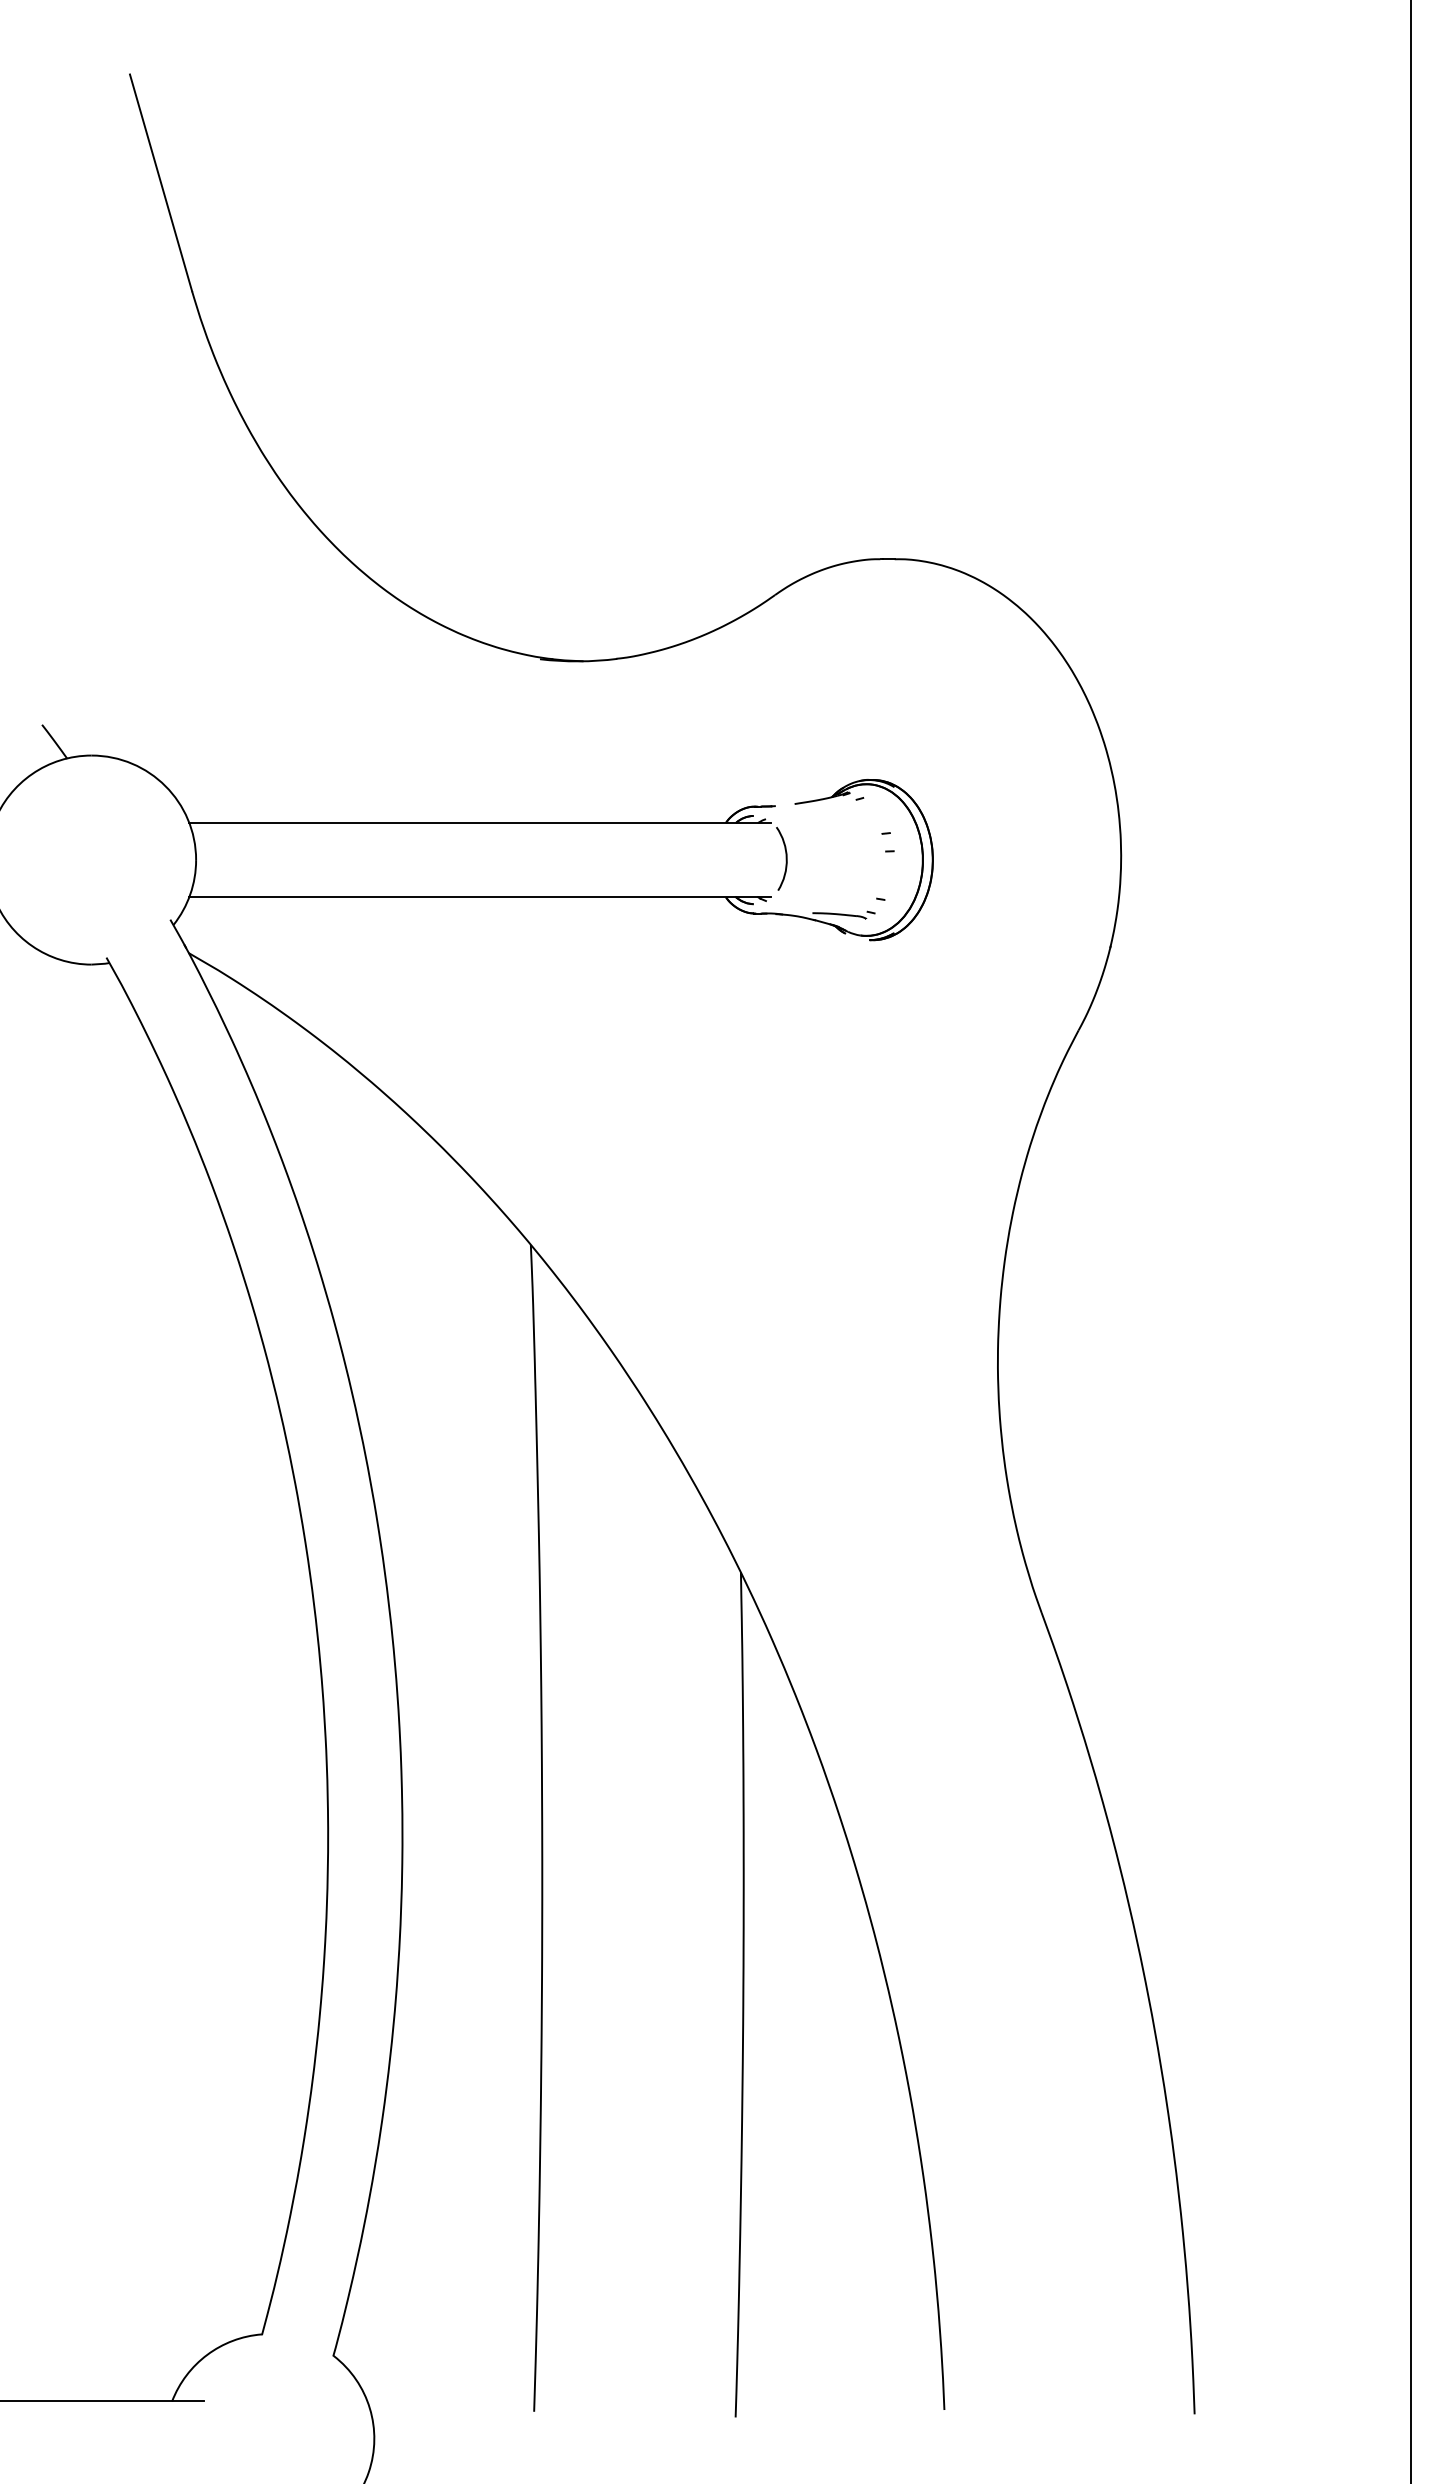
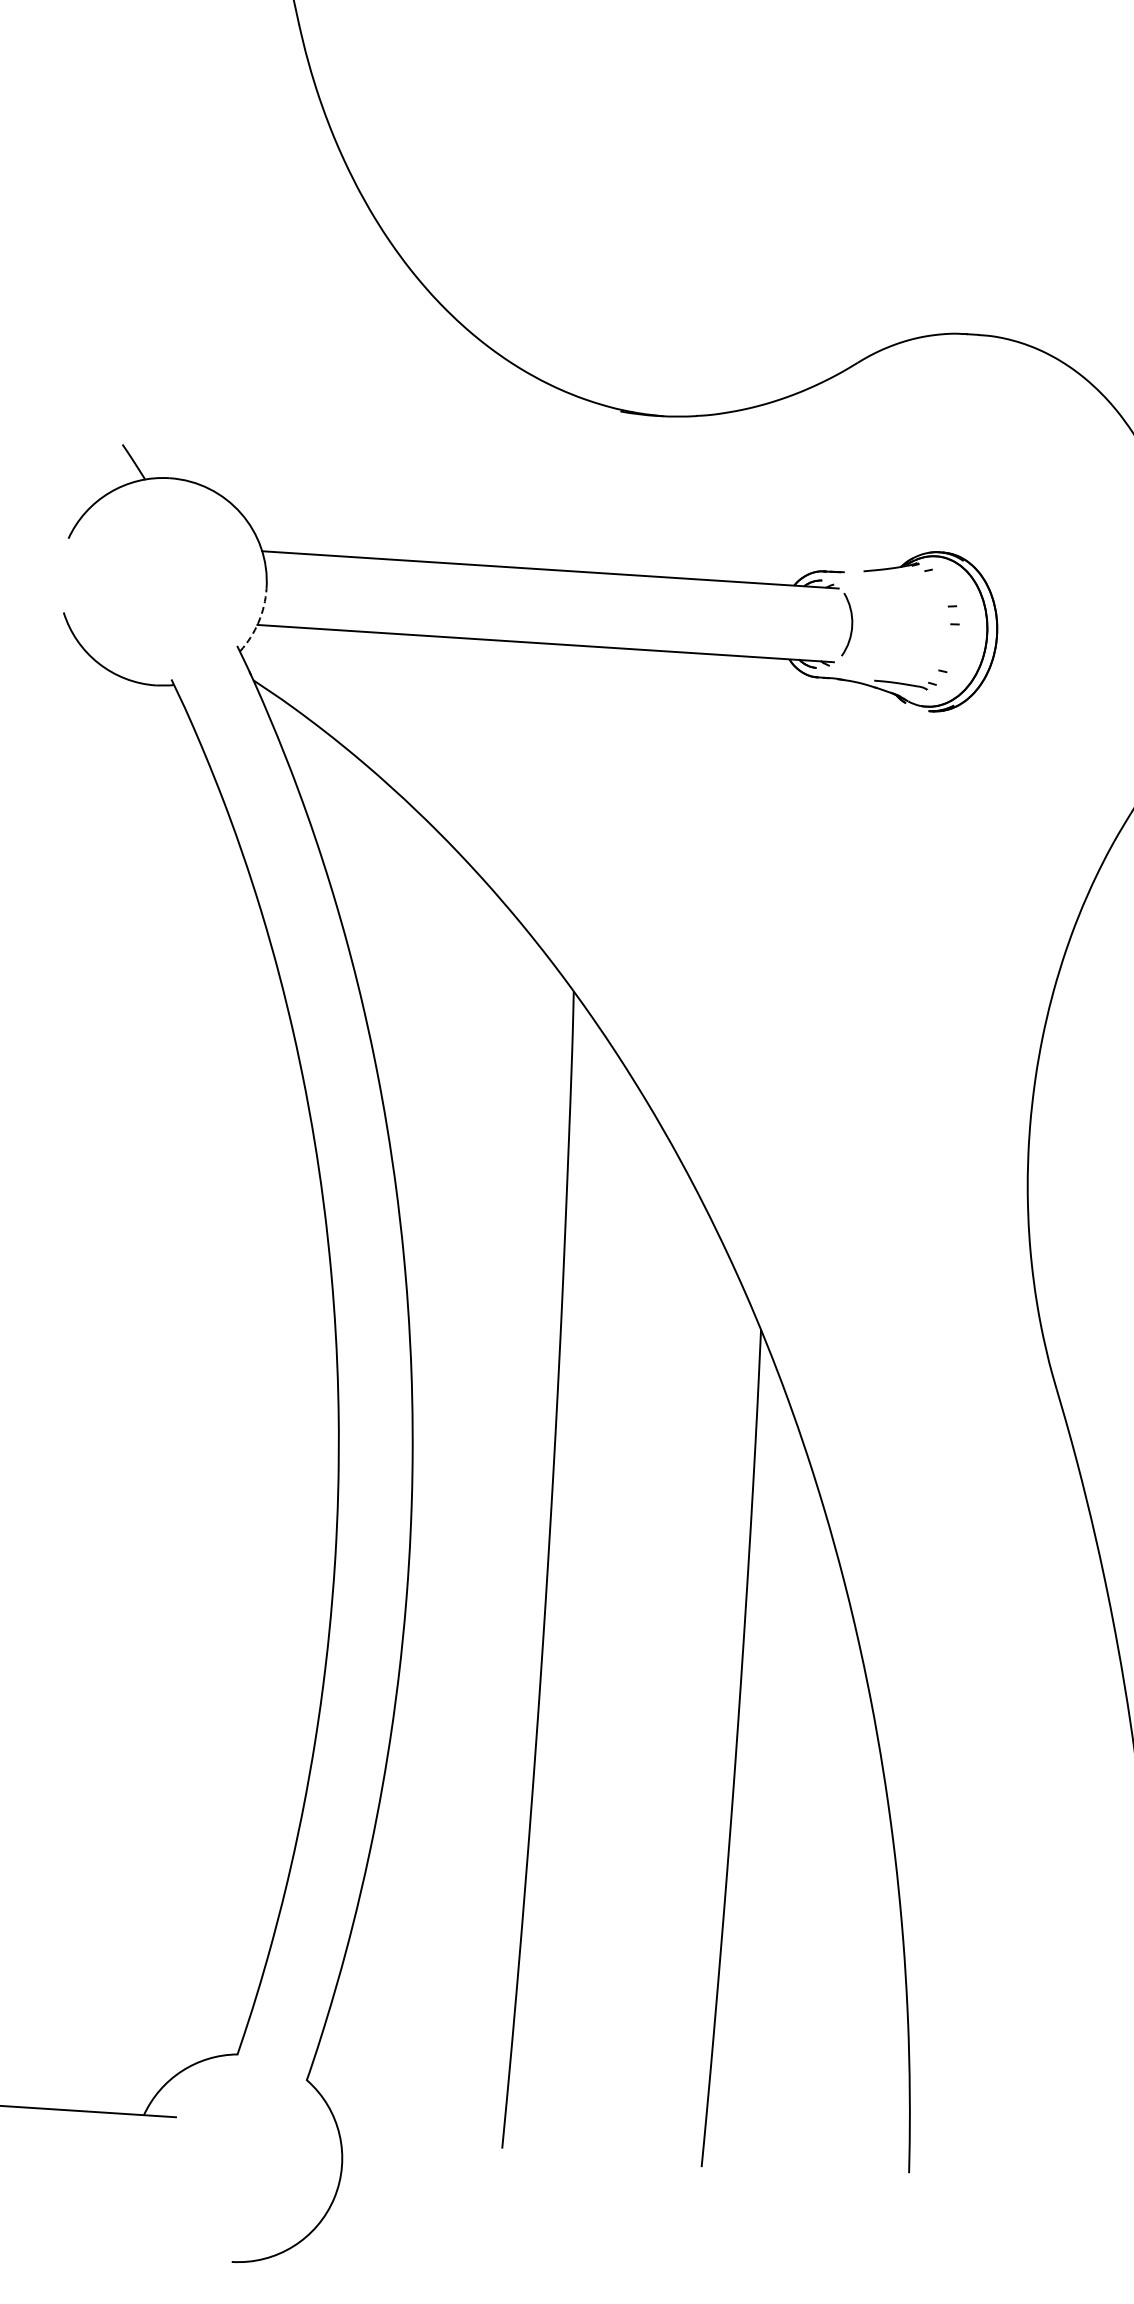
arc: (190, 894) -> (258, 622), solid -> dashed

